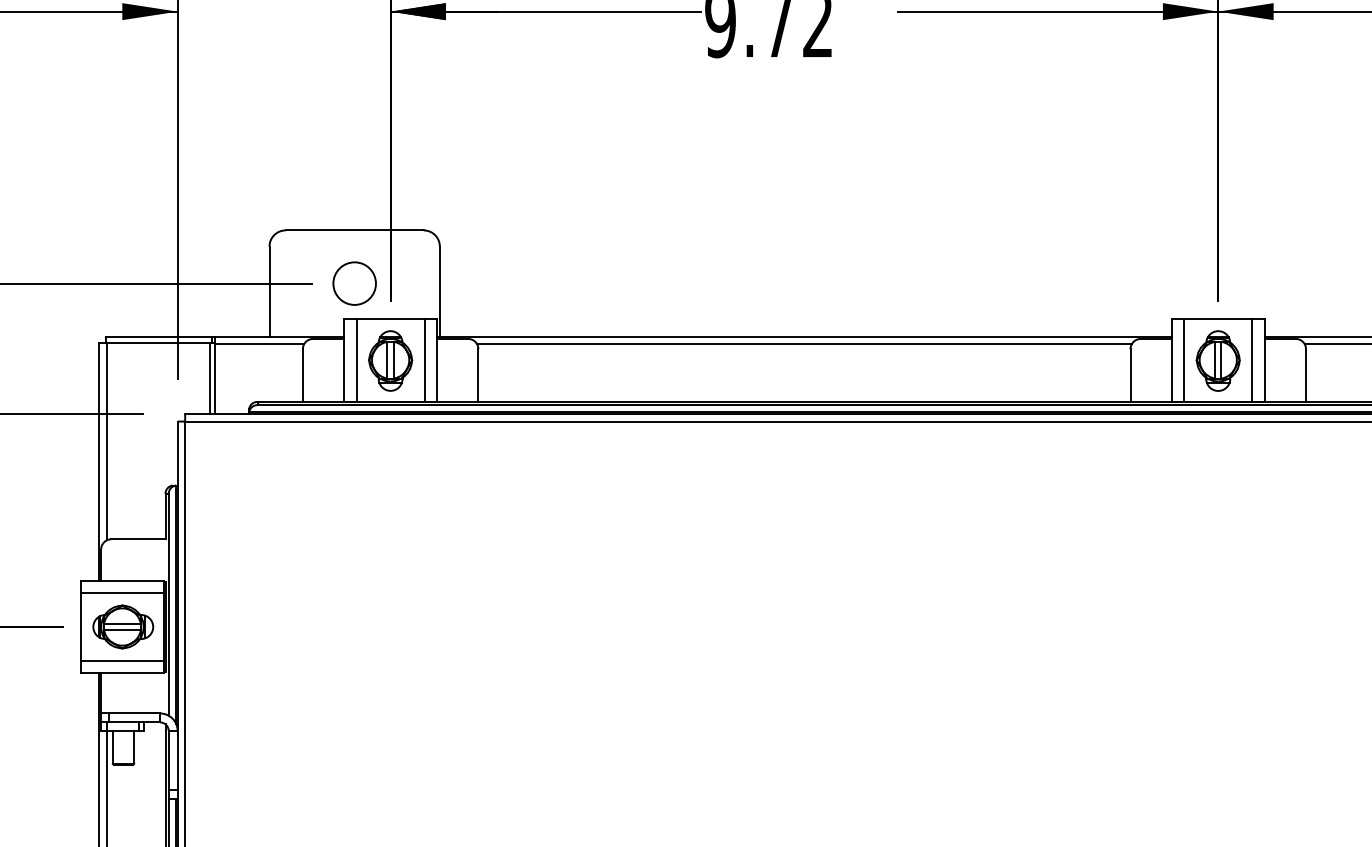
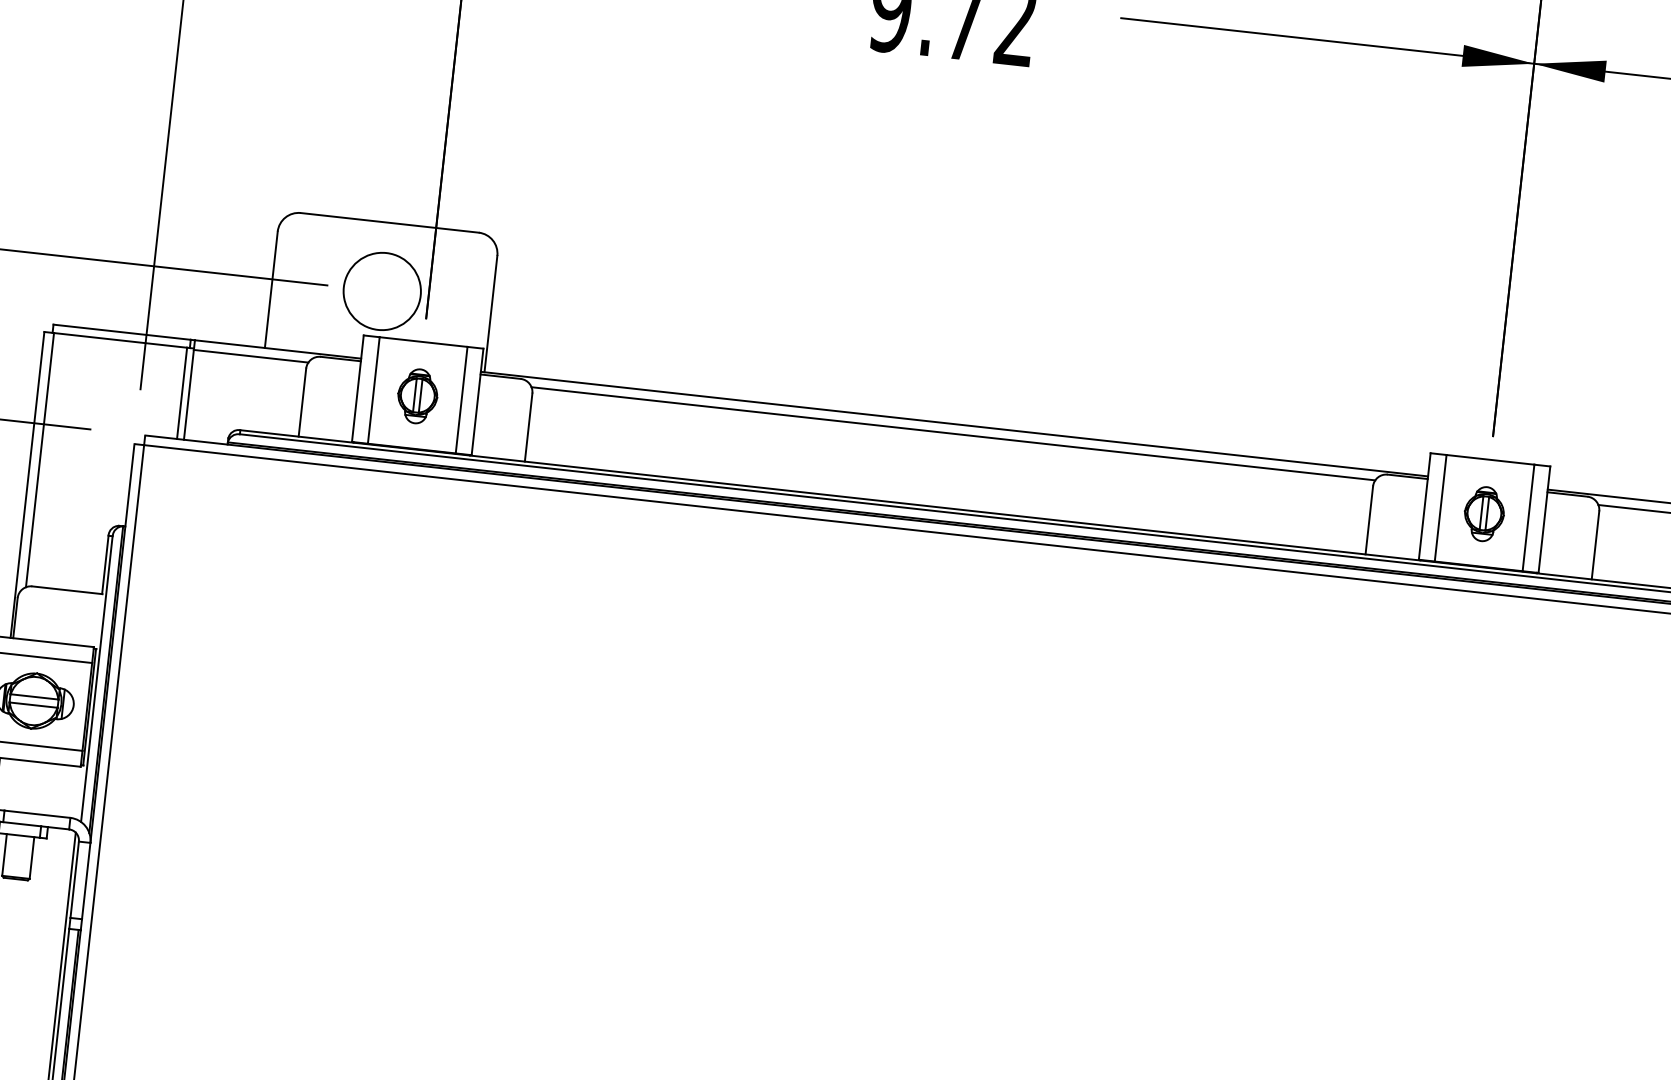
circle: (354, 283) -> (382, 291), size x1.4
part: (390, 360) -> (417, 395), size x0.7
part: (1217, 360) -> (1483, 513), size x0.7

